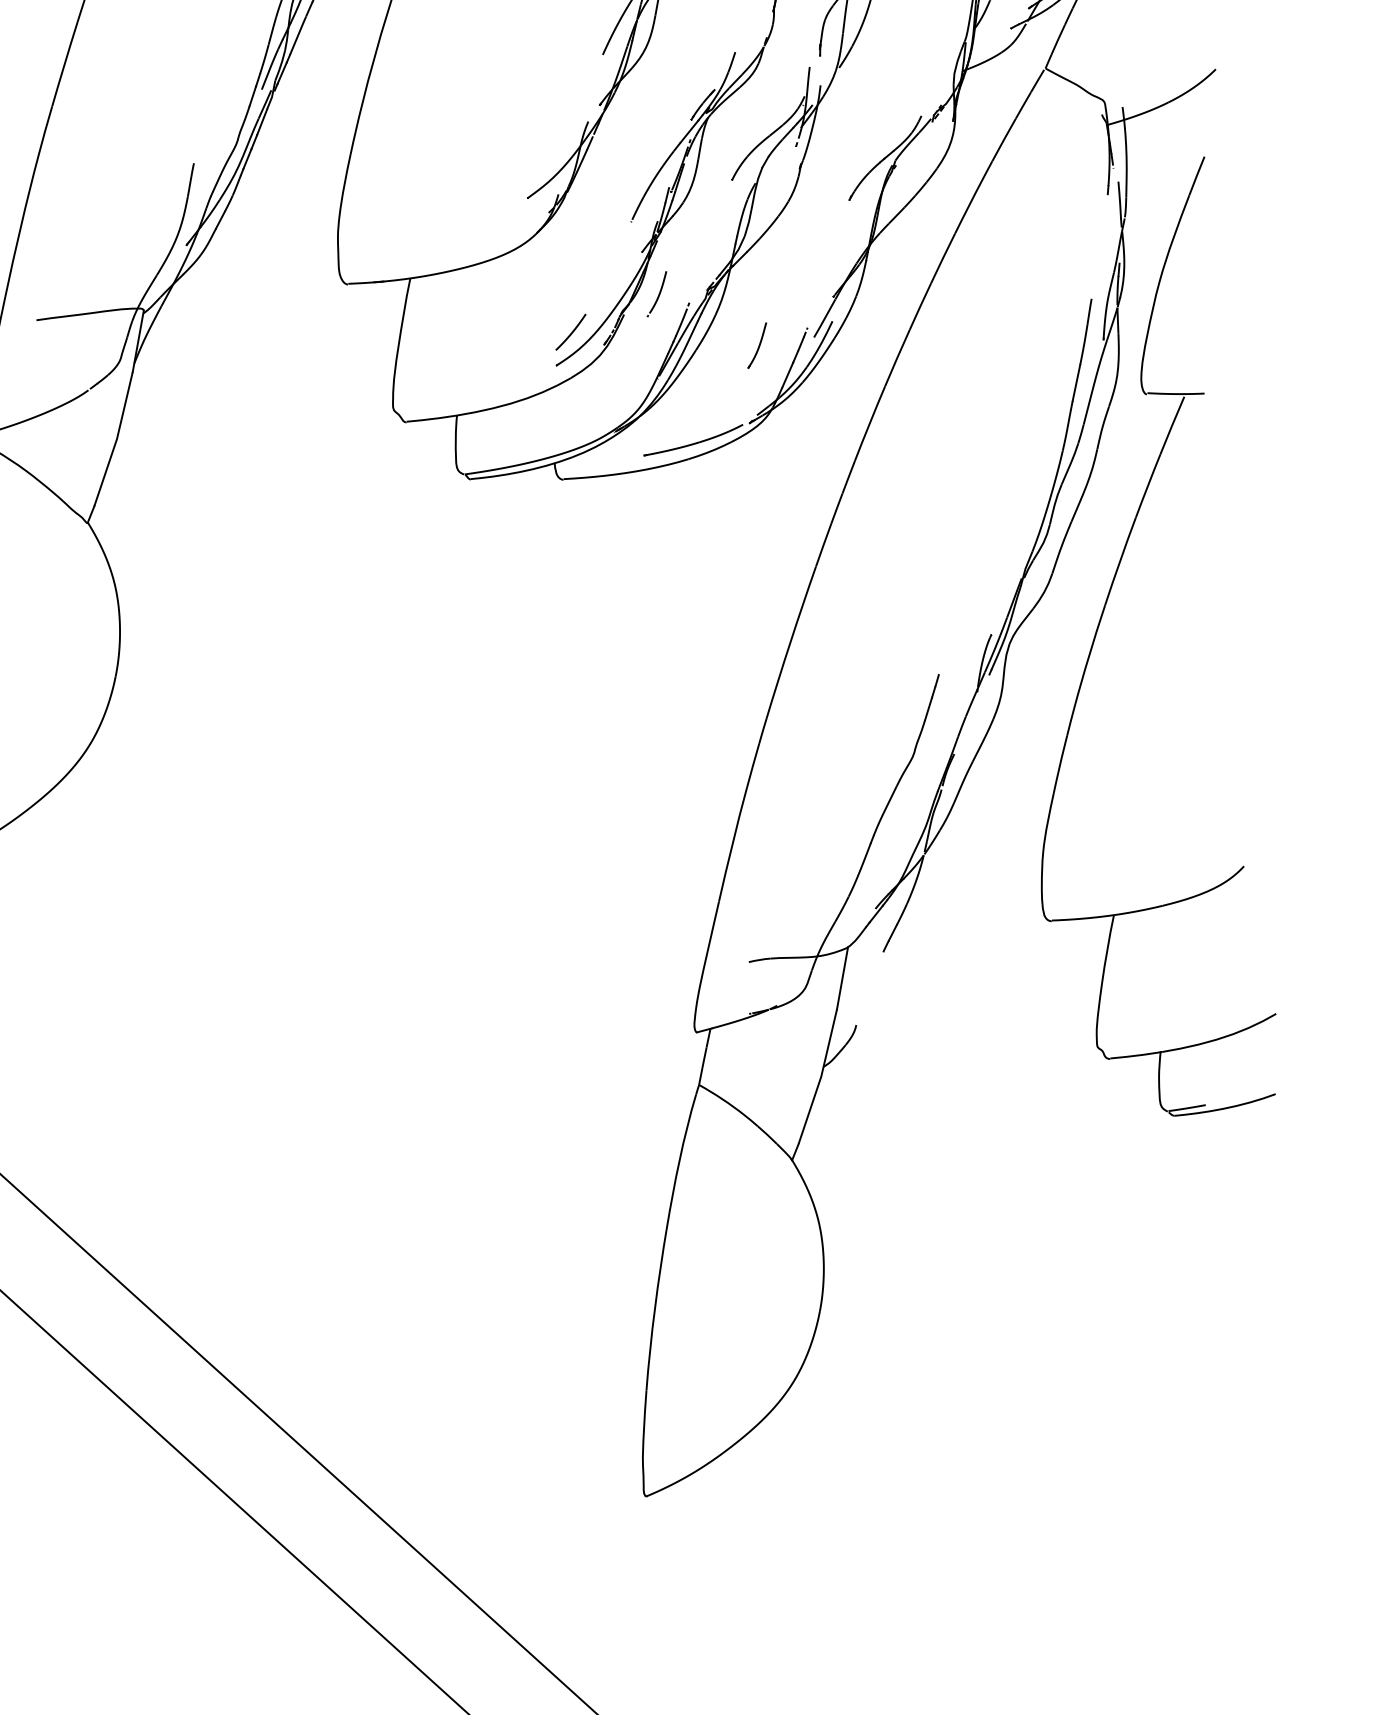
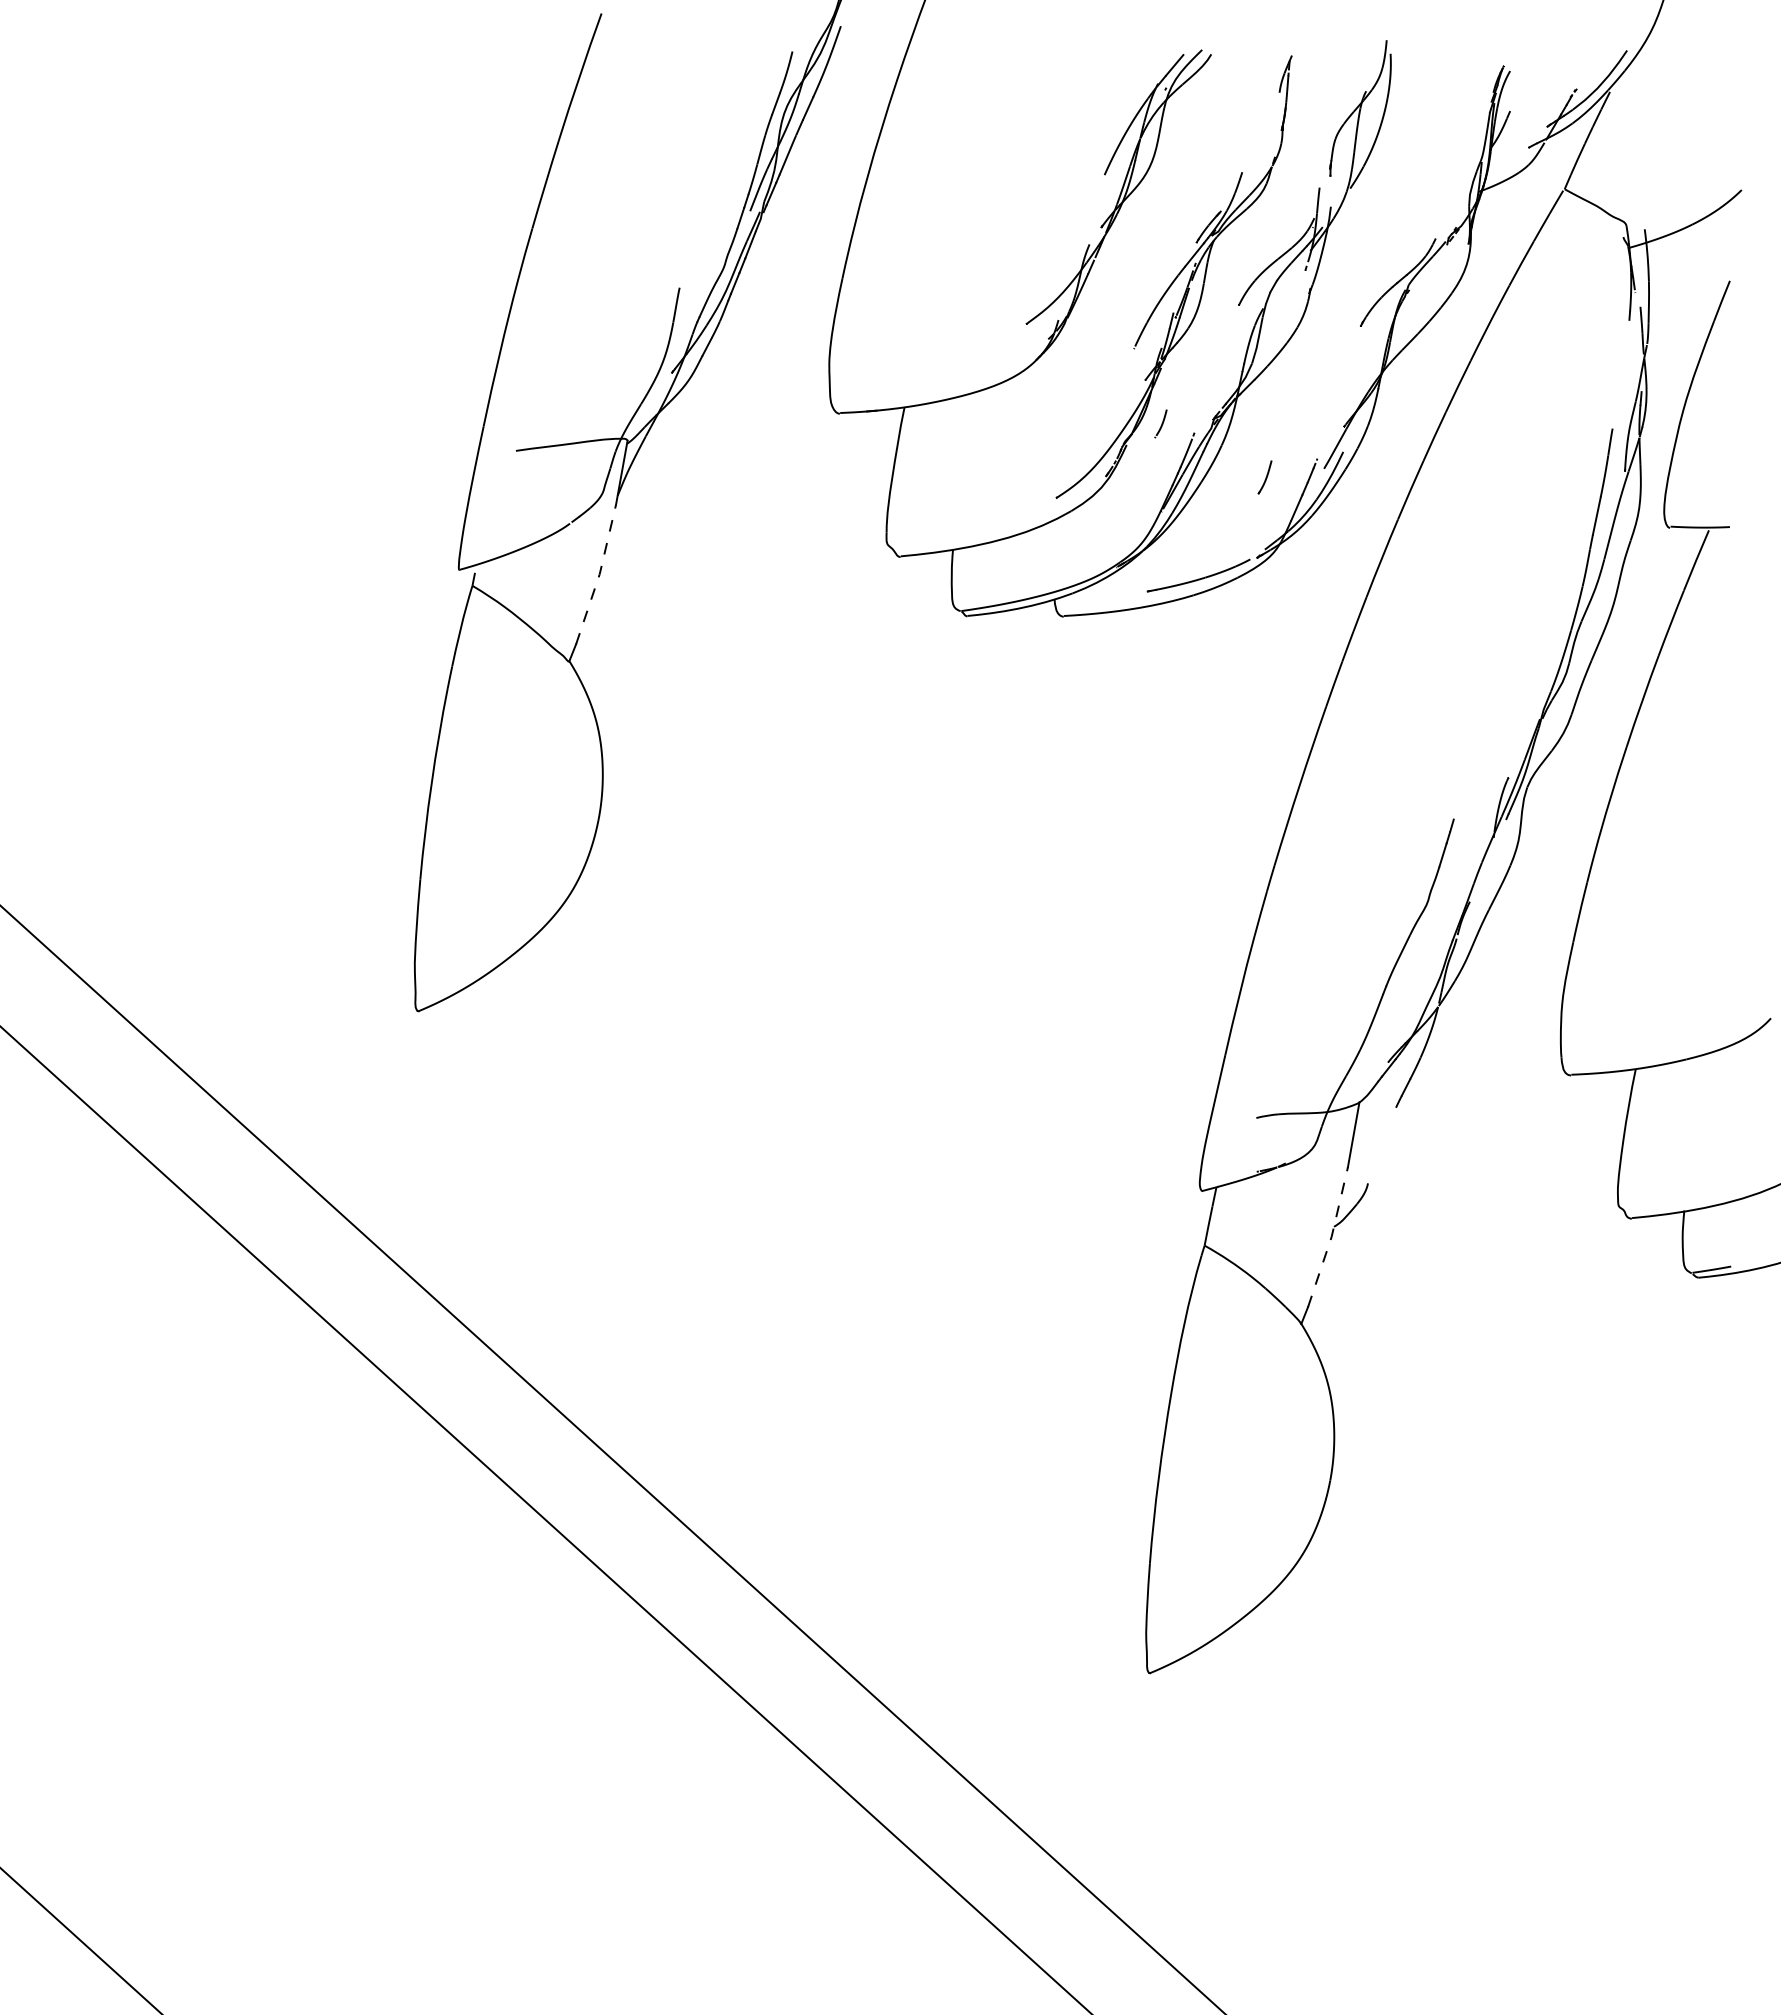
part: (656, 293) -> (1160, 423), size x0.6
curve: (570, 332) -> (1071, 463), removed
part: (756, 345) -> (1264, 477), size x0.7
line: (116, 439) -> (599, 574), solid -> dashed
line: (821, 1077) -> (1331, 1237), solid -> dashed

